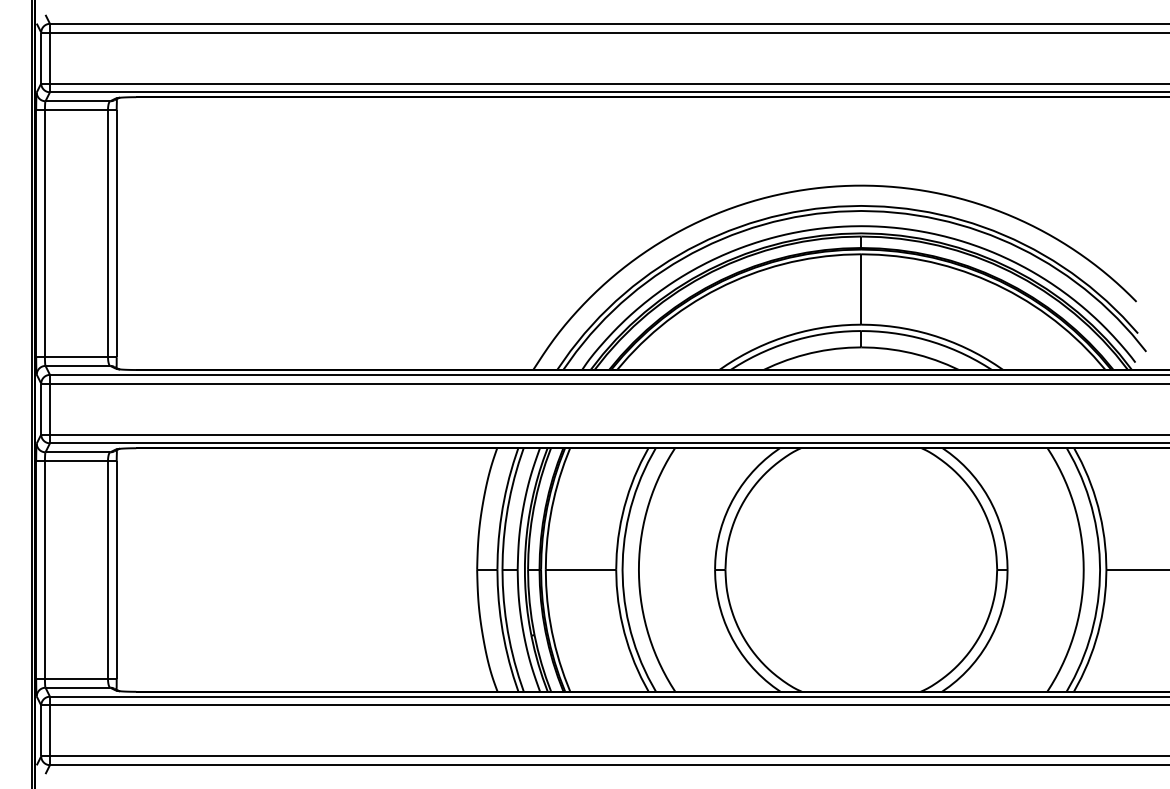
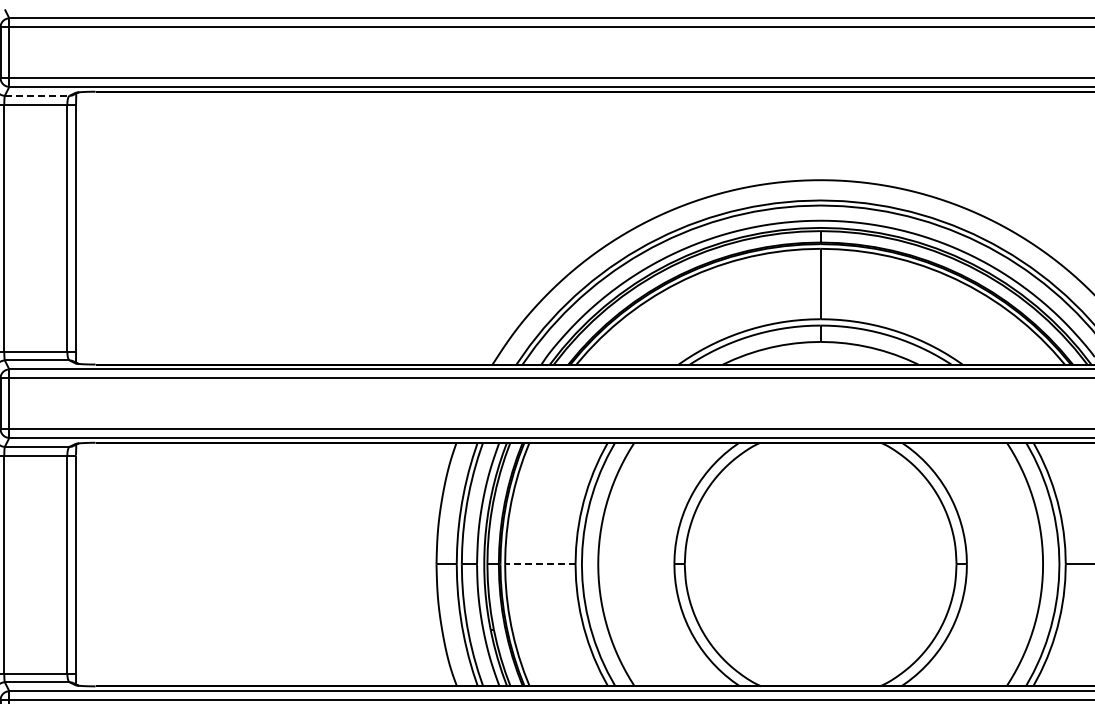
line: (78, 101) -> (37, 96), solid -> dashed
line: (580, 569) -> (539, 564), solid -> dashed

